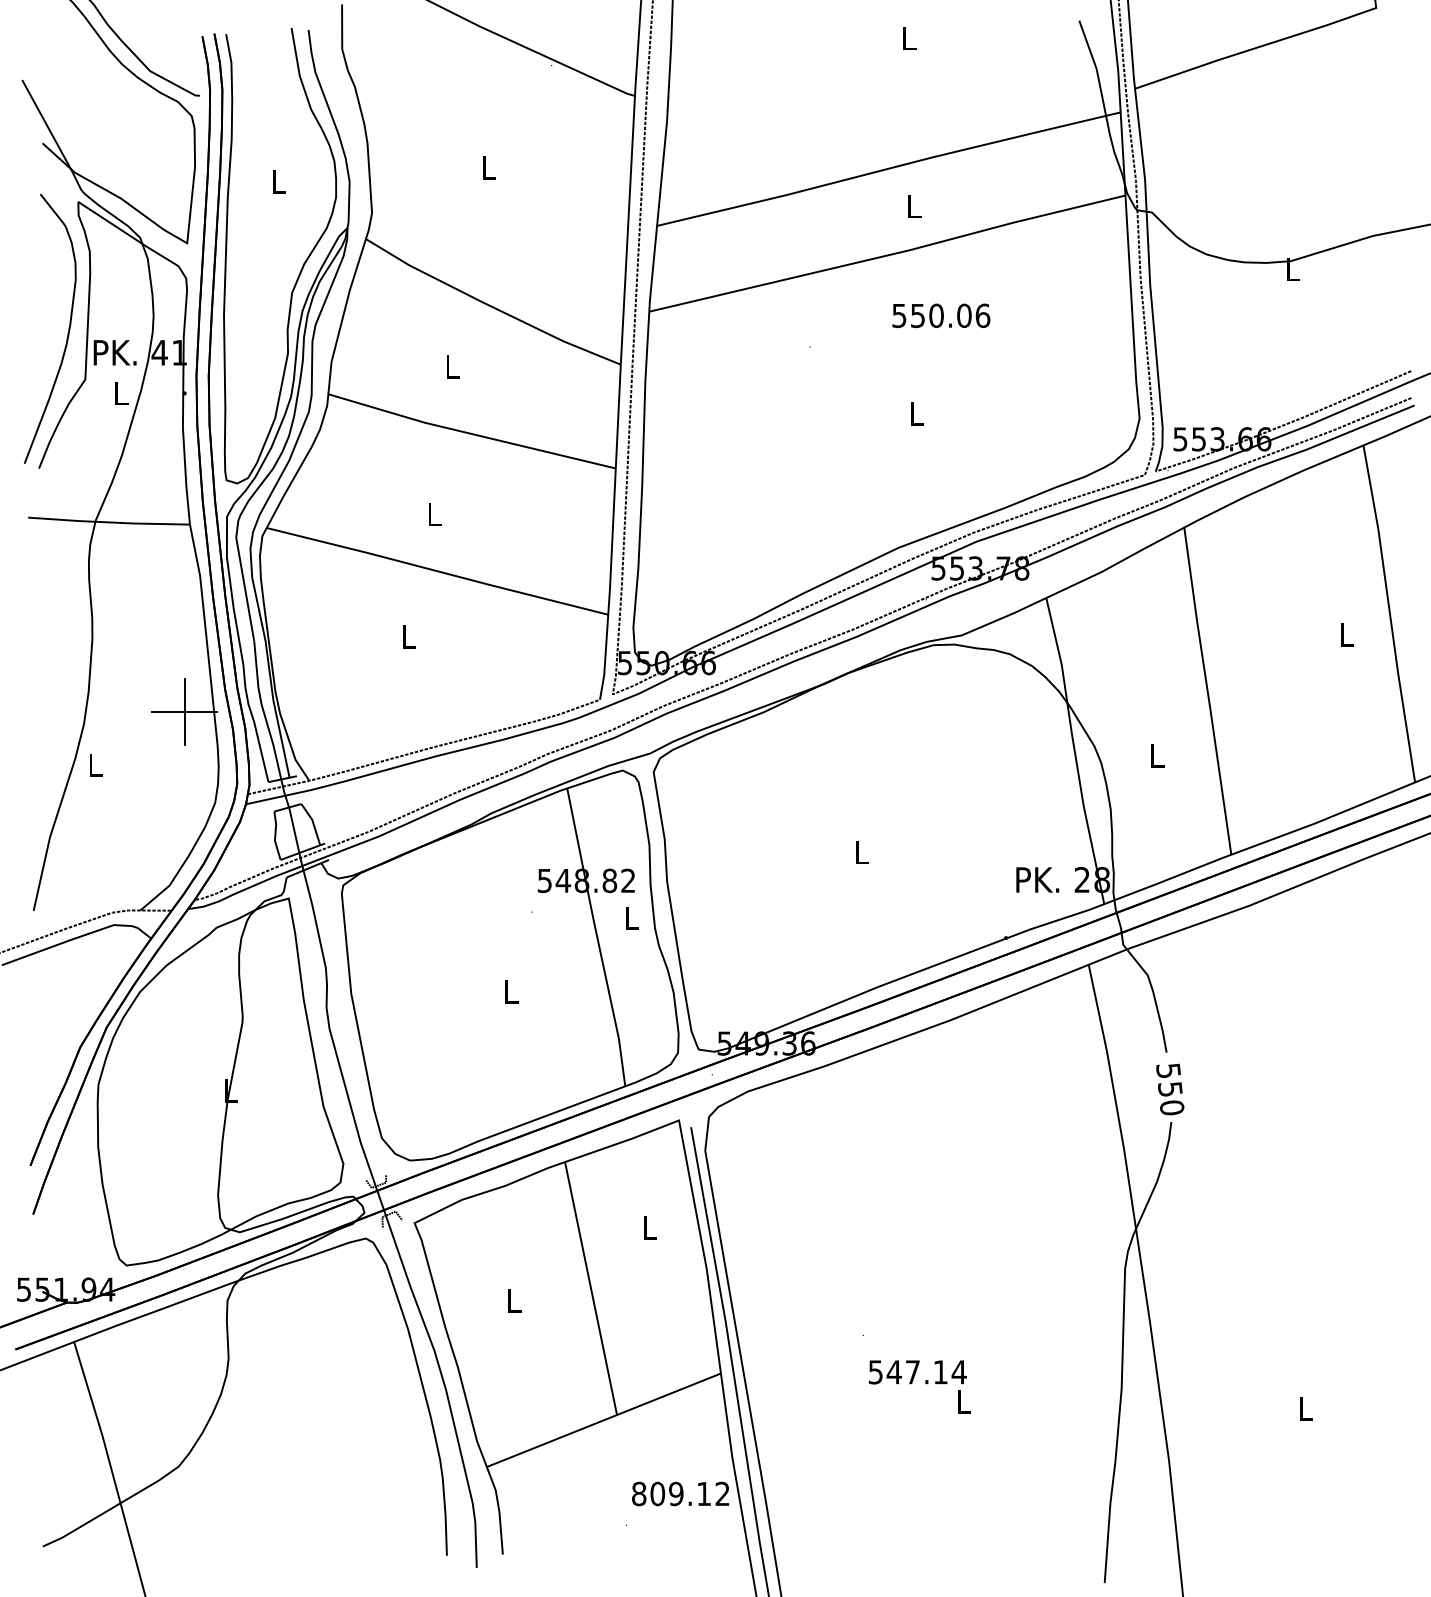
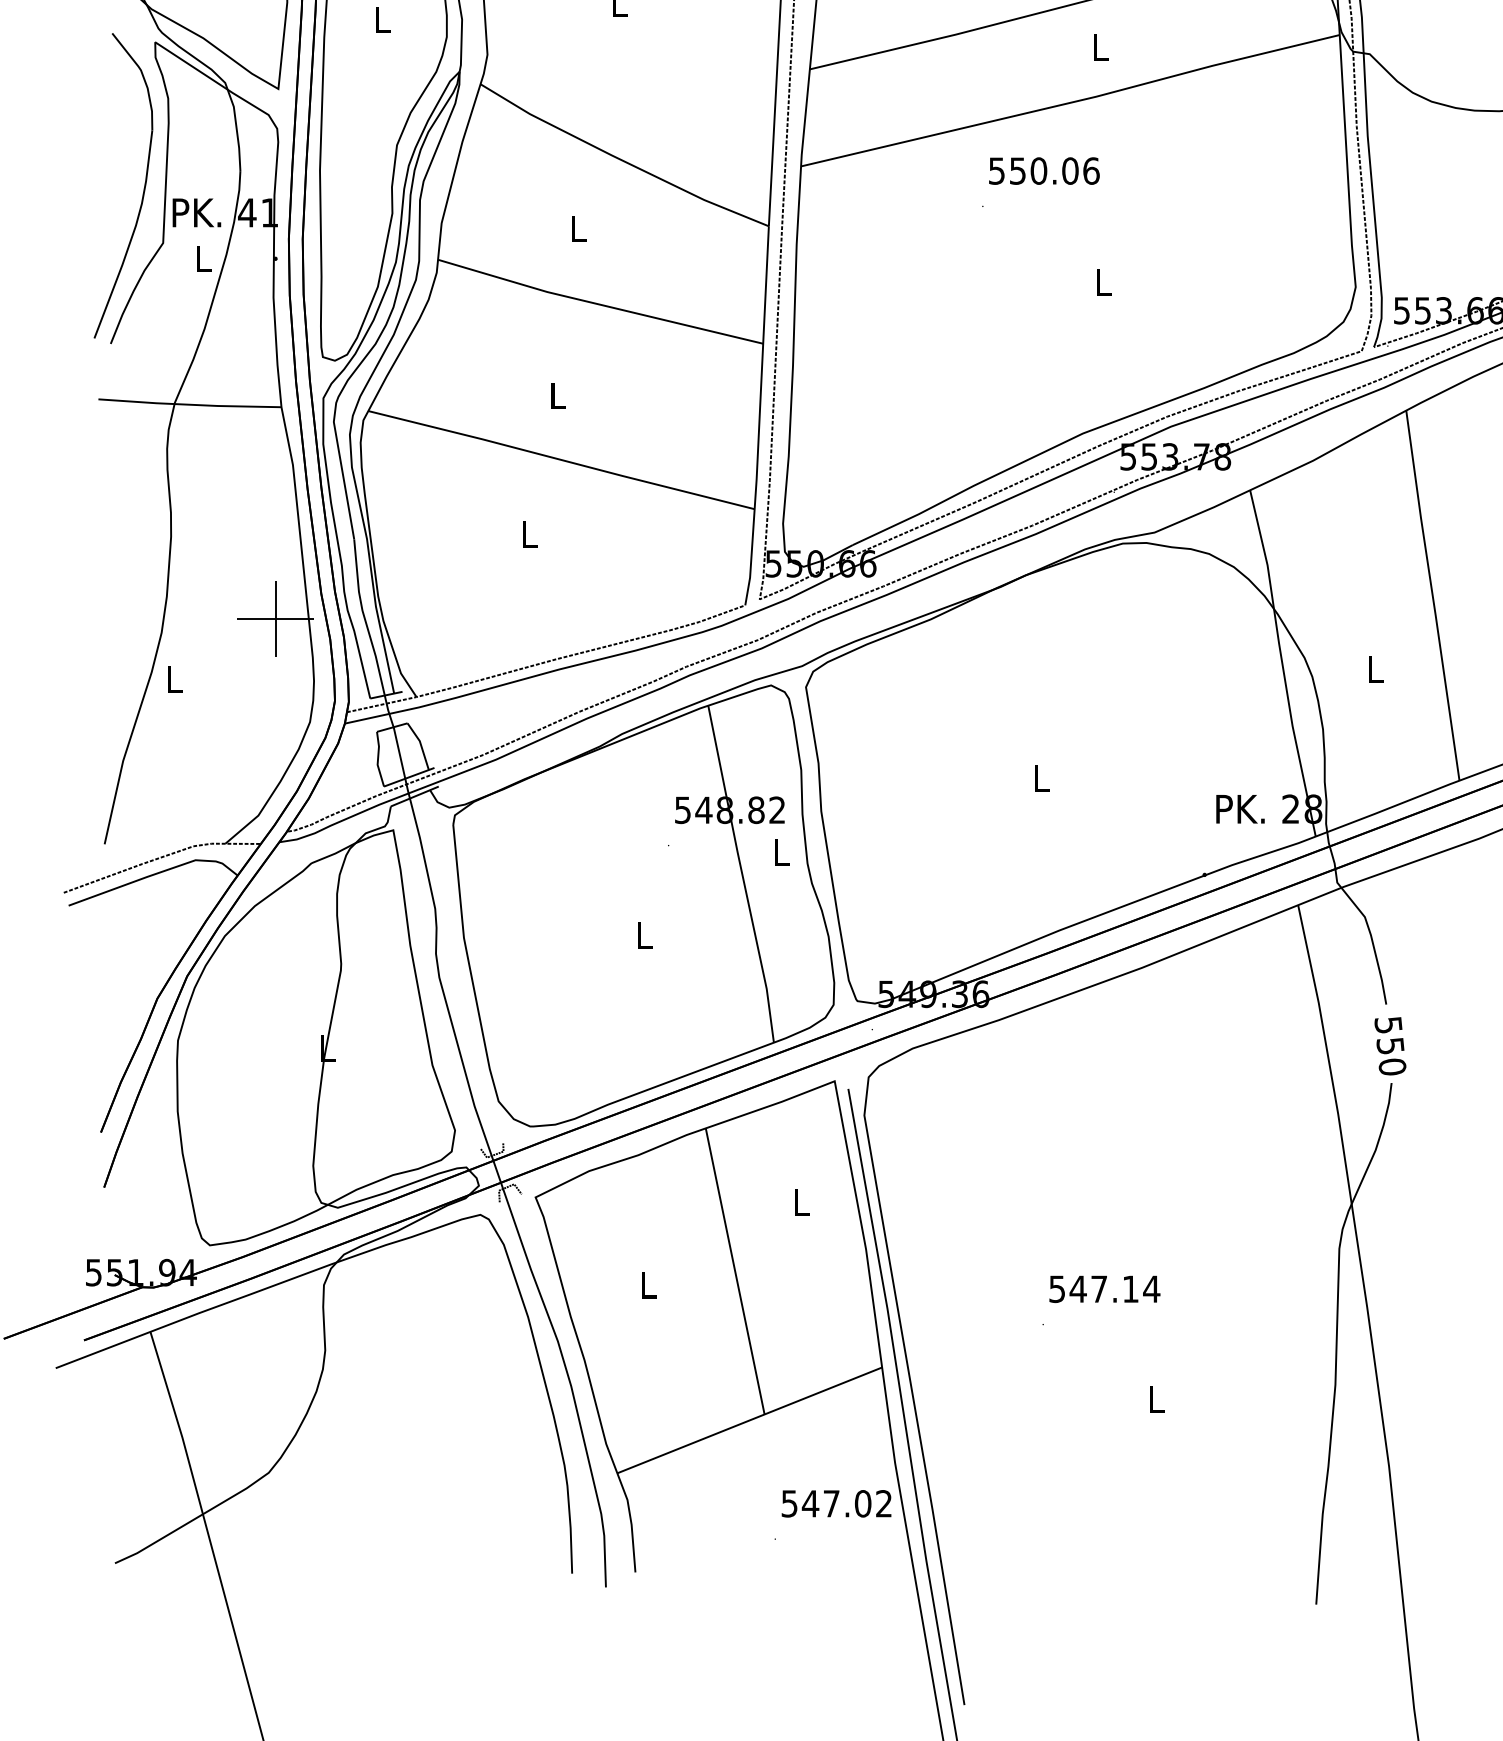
text: (941, 315) -> (1044, 170), moved
text: (917, 1372) -> (1104, 1289), moved
text: (671, 1493) -> (826, 1503), 809.12 -> 547.02

